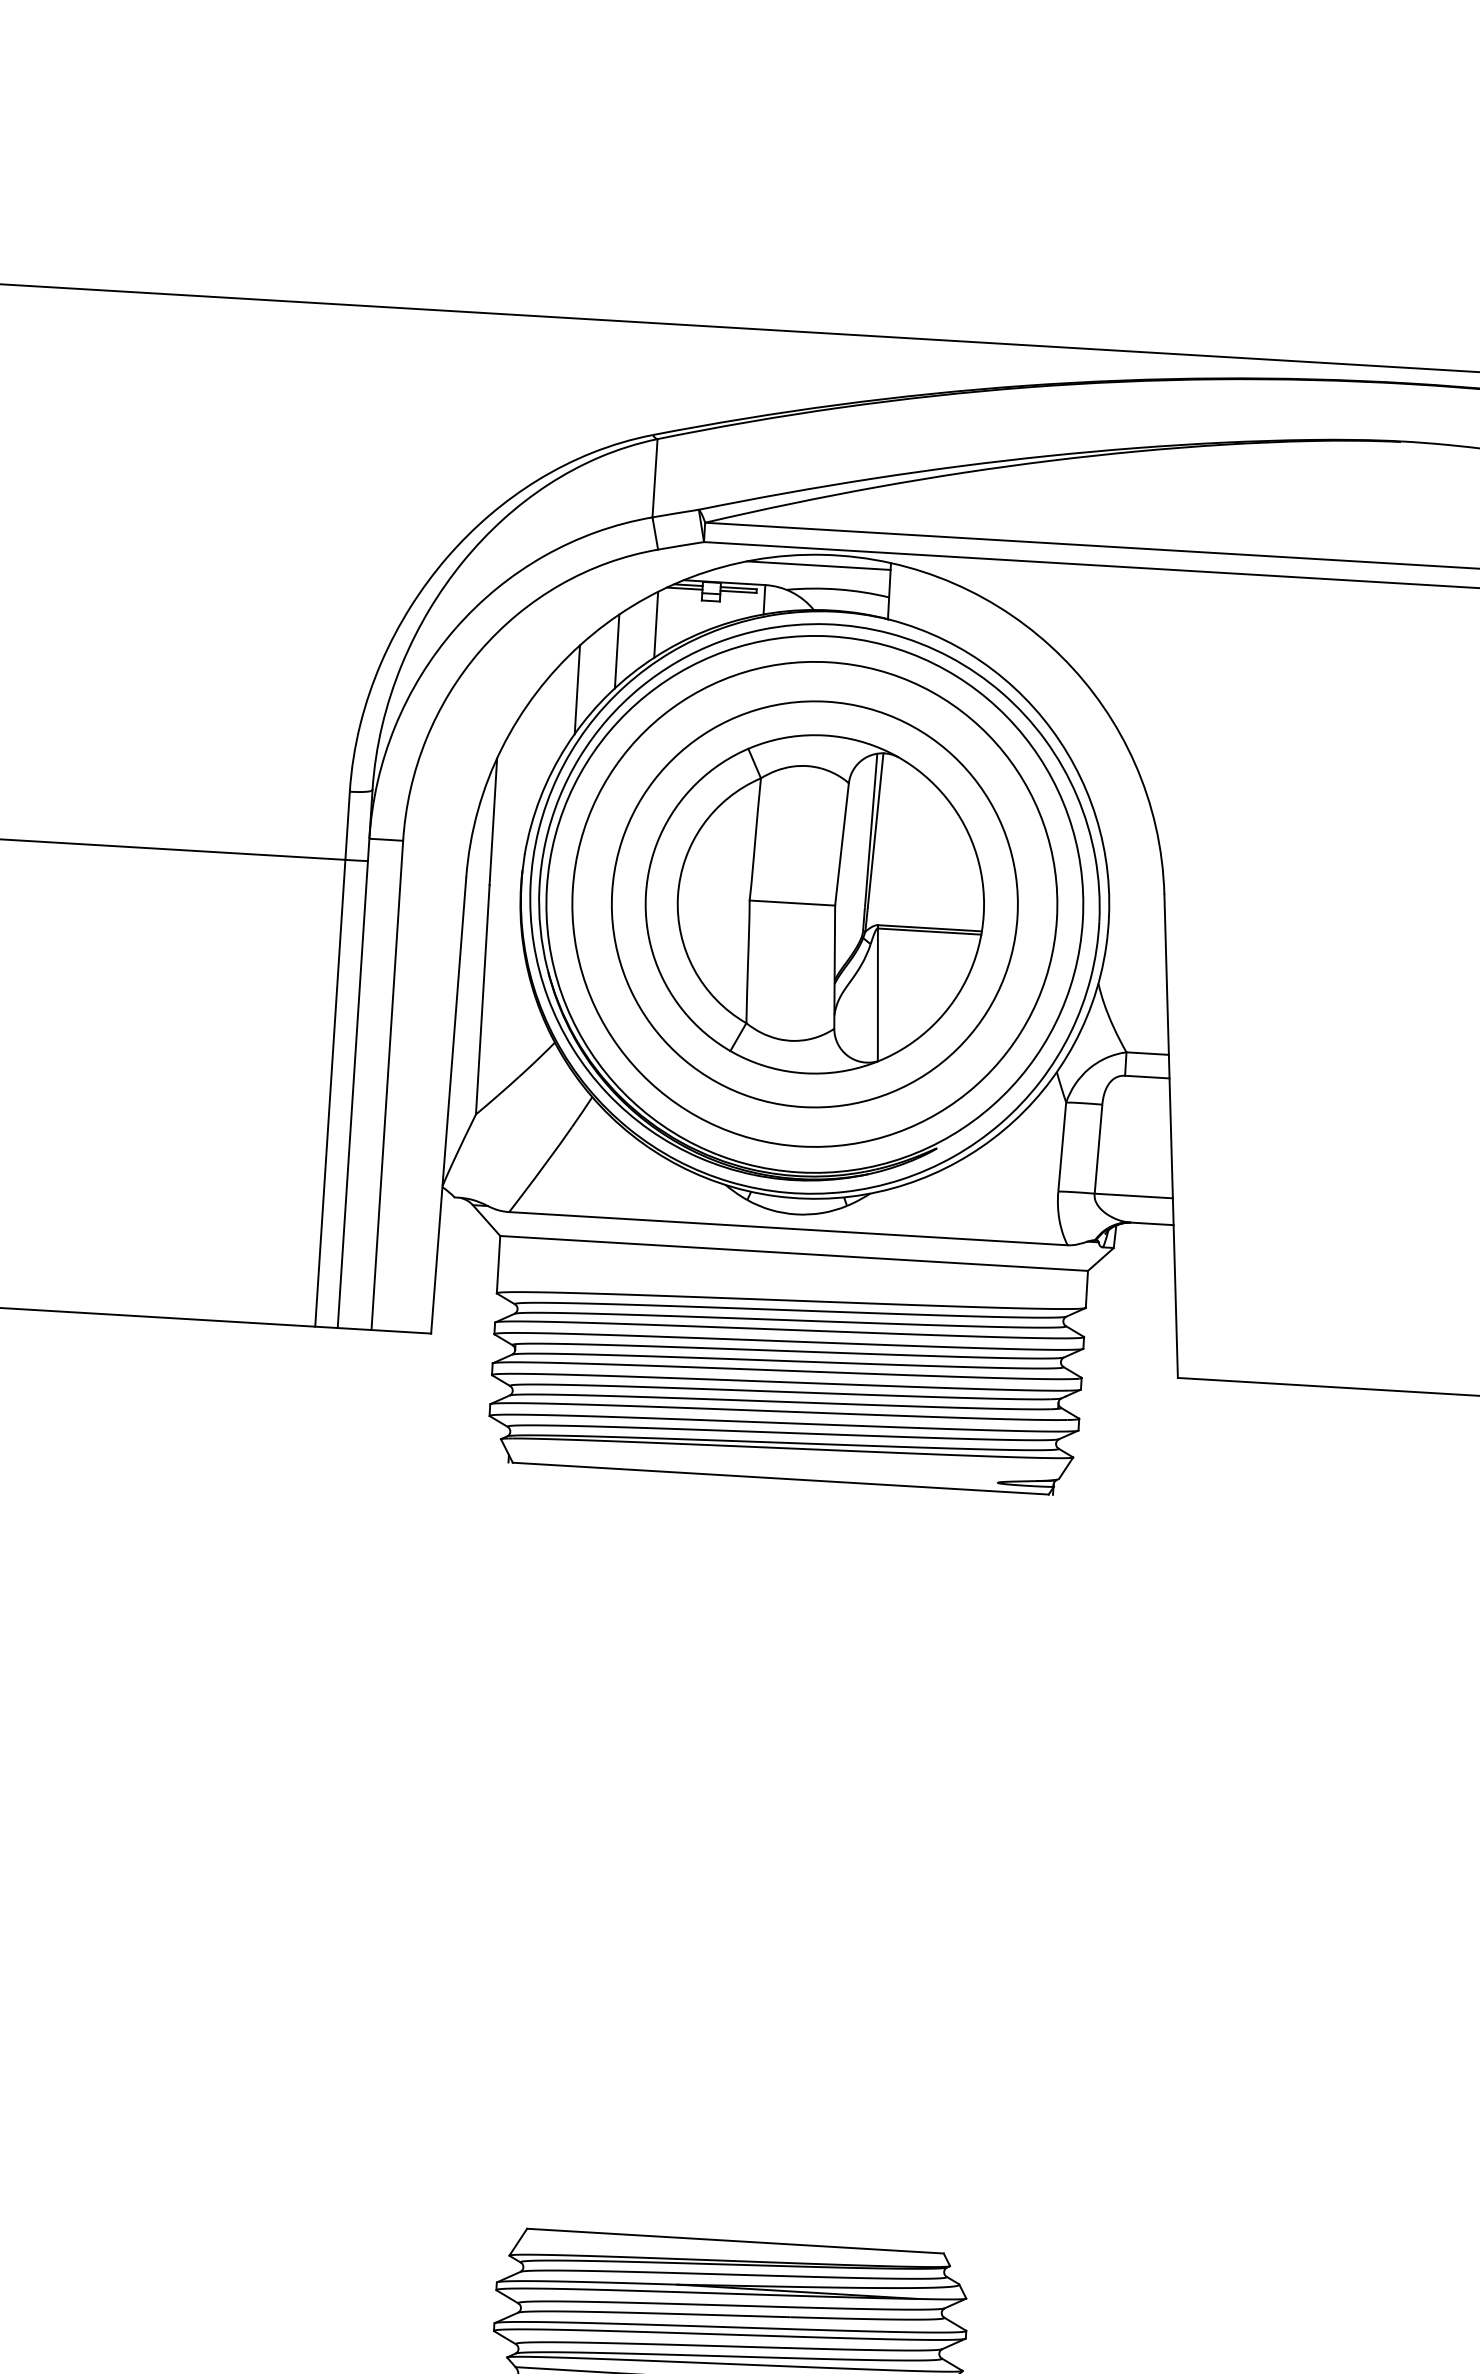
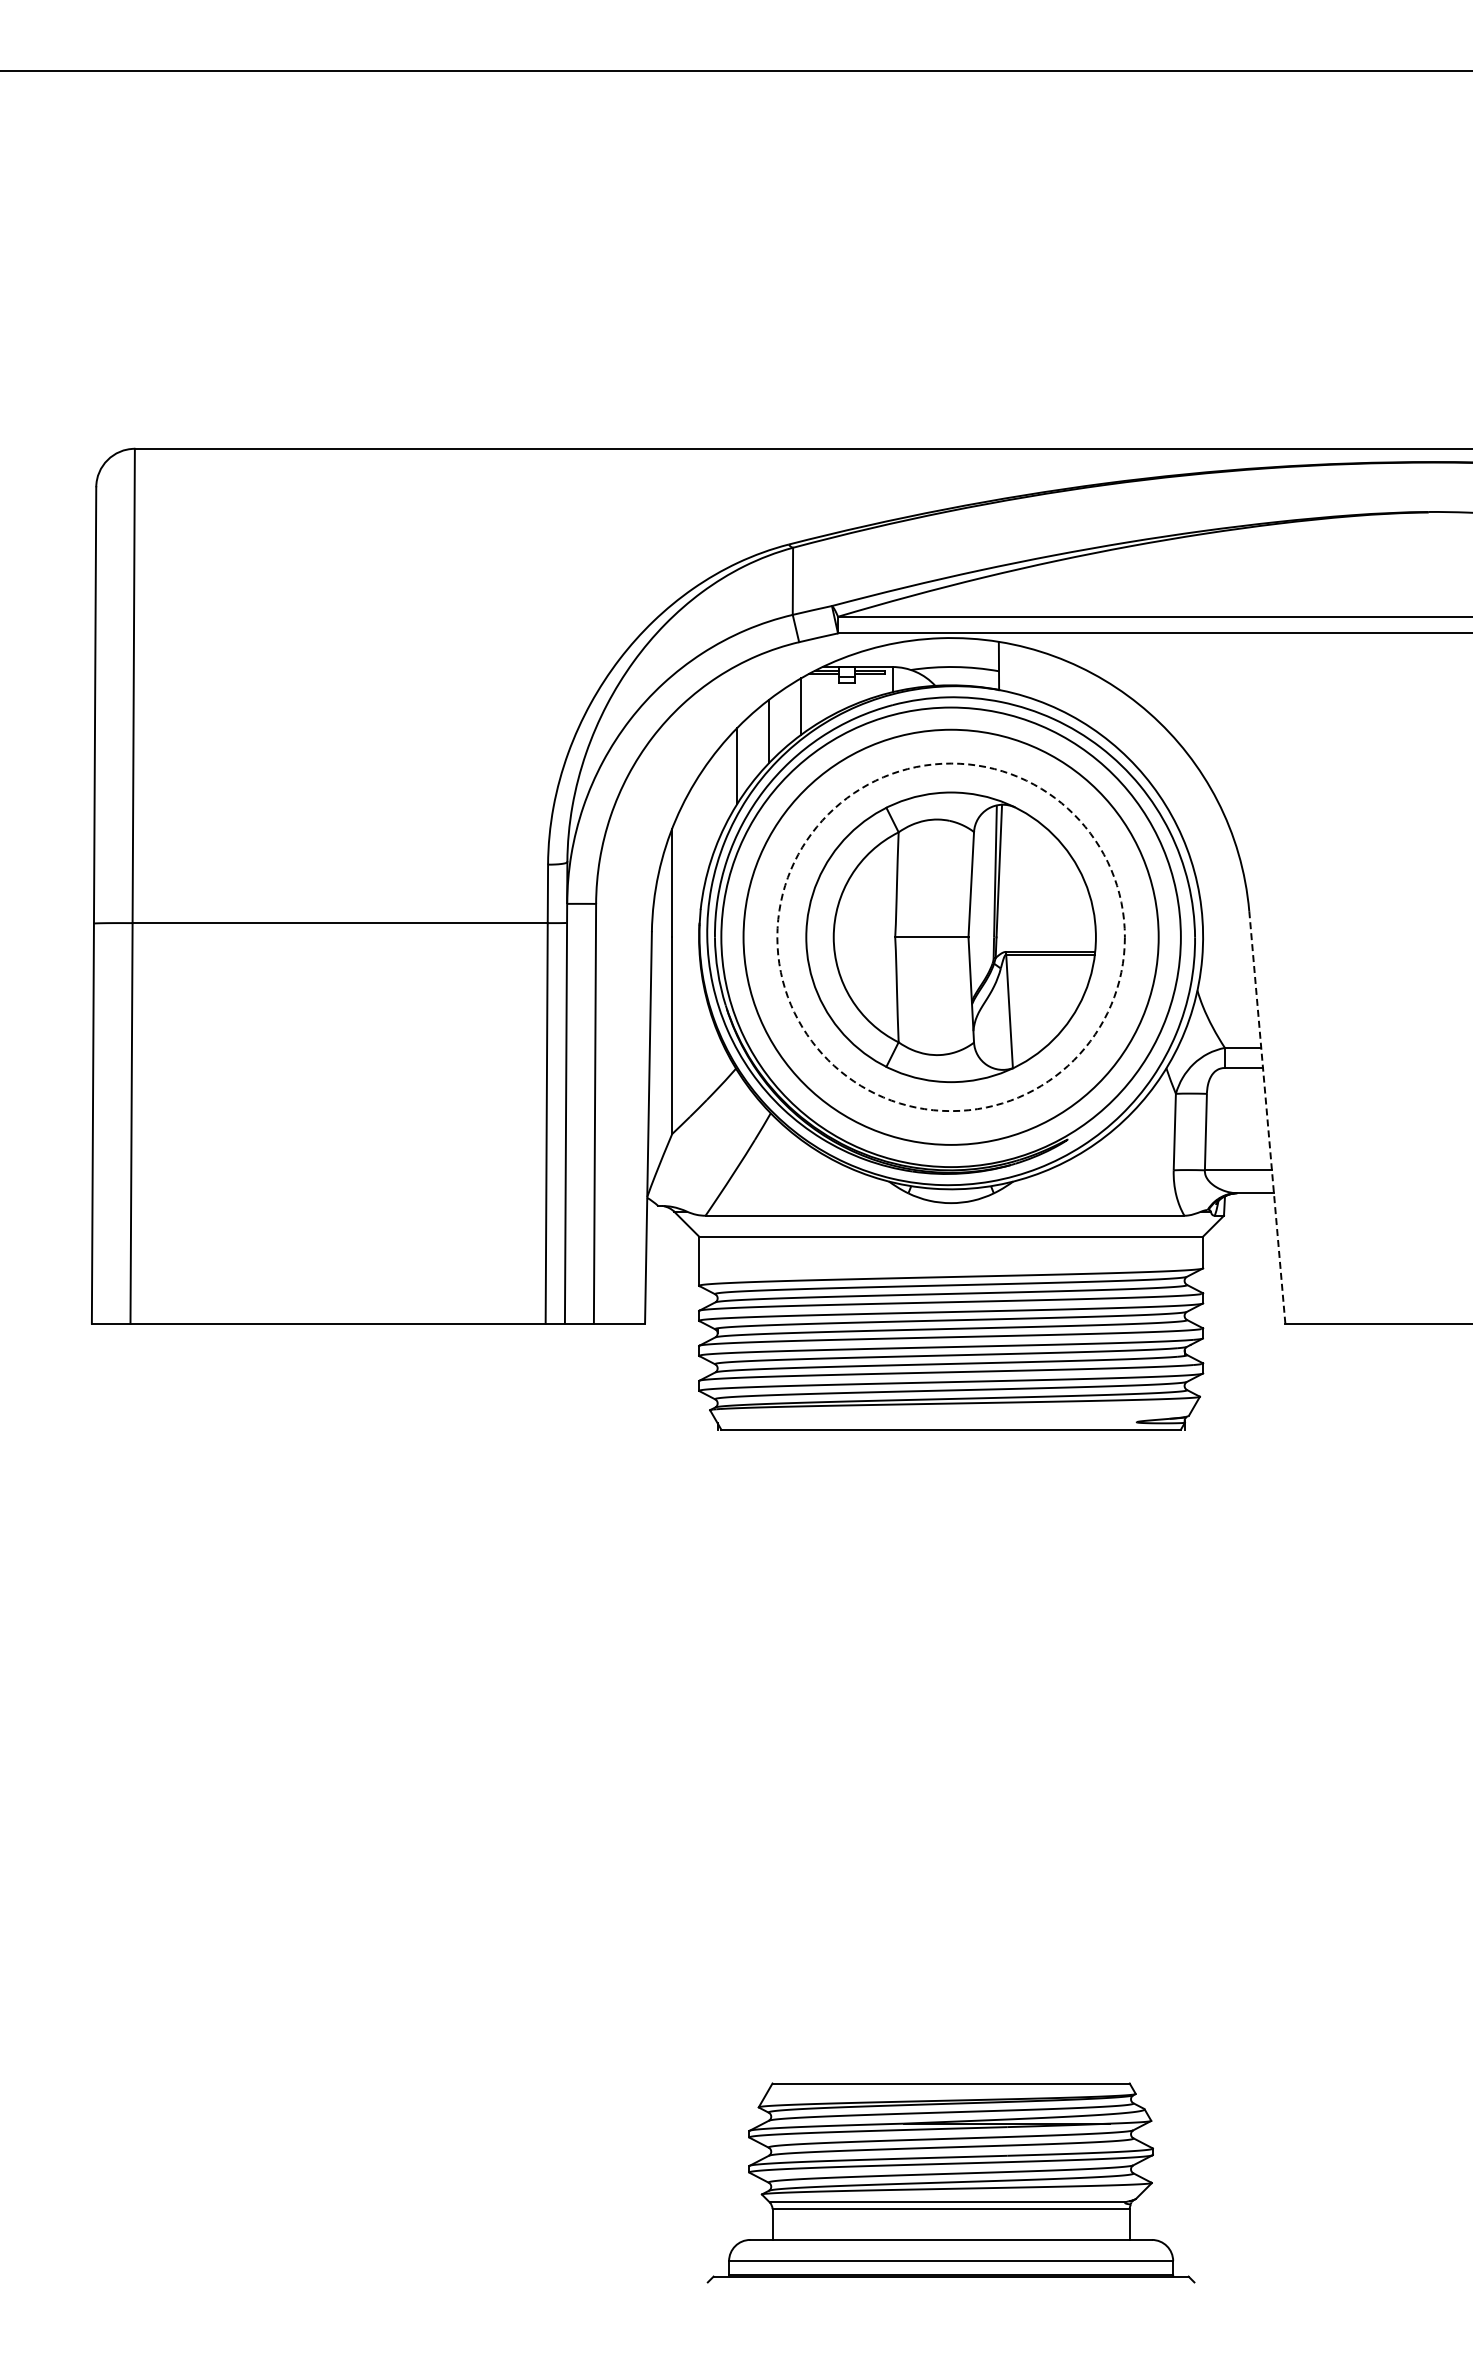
line: (817, 565) -> (936, 647), removed
circle: (814, 904) -> (950, 937), solid -> dashed
line: (1171, 1136) -> (1267, 1117), solid -> dashed

